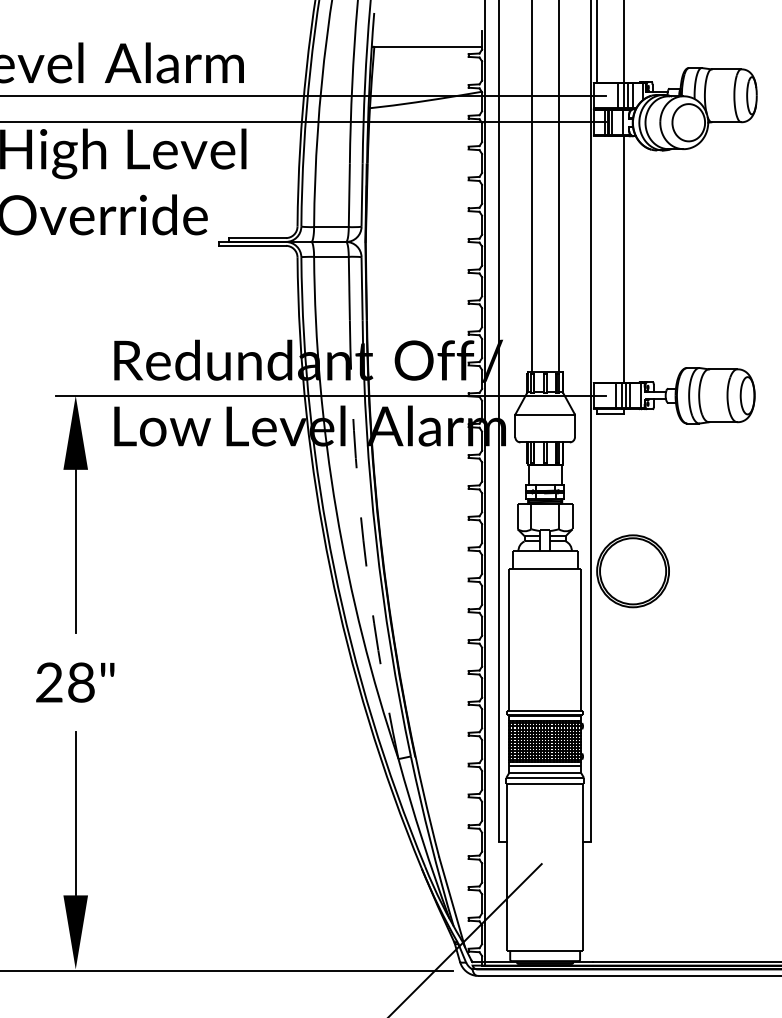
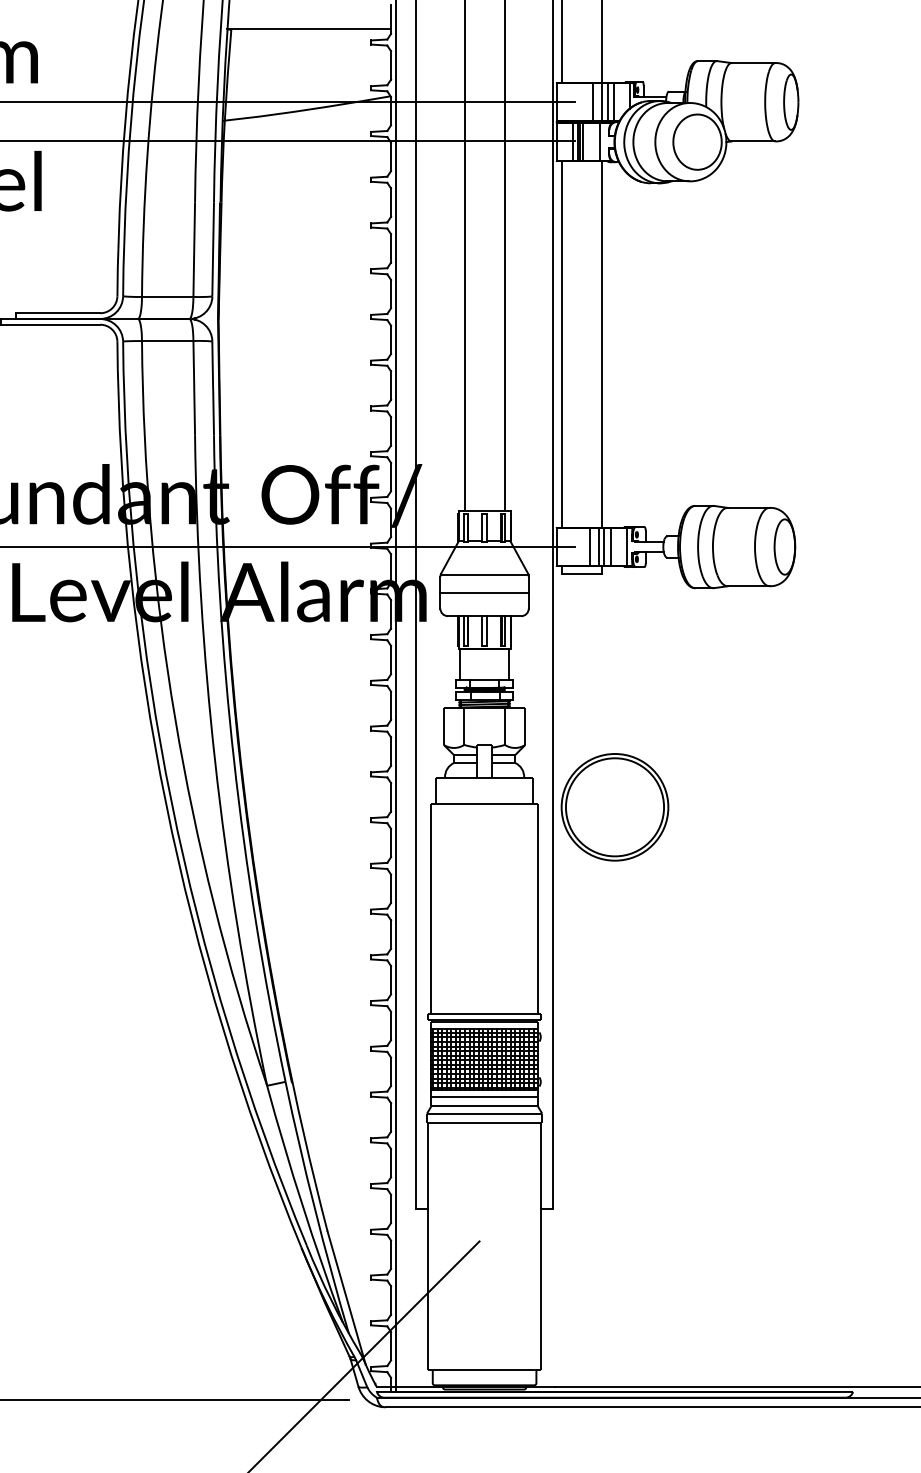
line: (597, 258) -> (562, 343), added
line: (544, 426) -> (483, 592), added
arc: (363, 540) -> (215, 761), dashed -> solid

